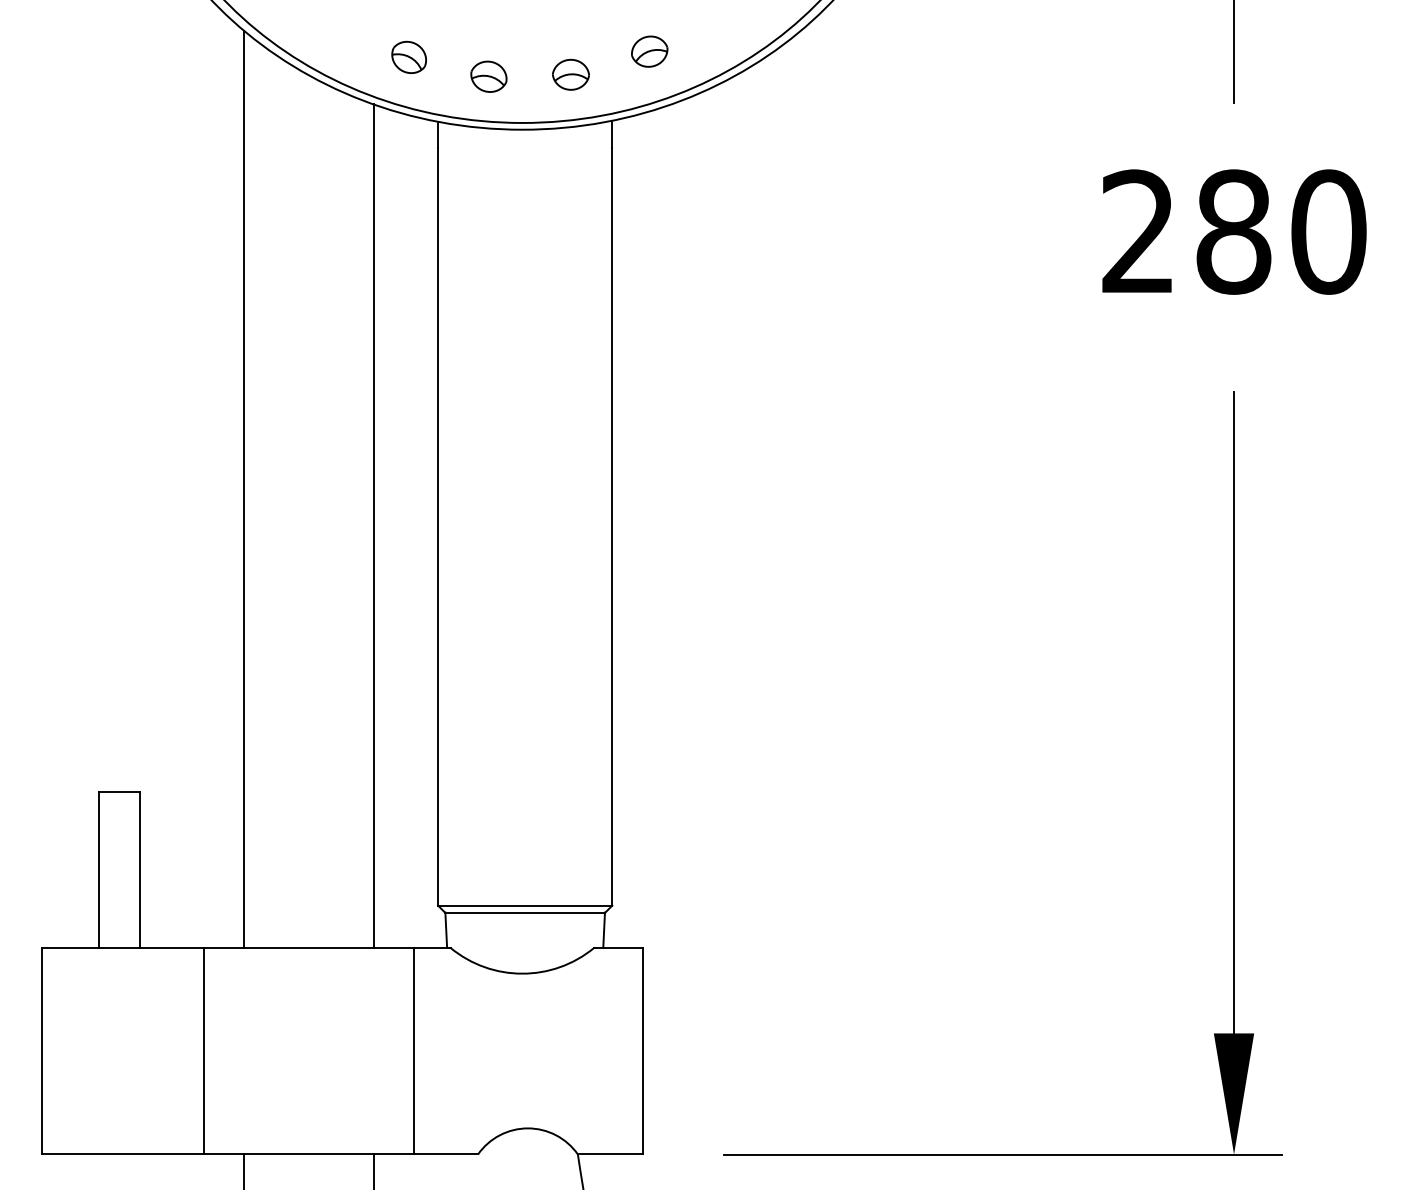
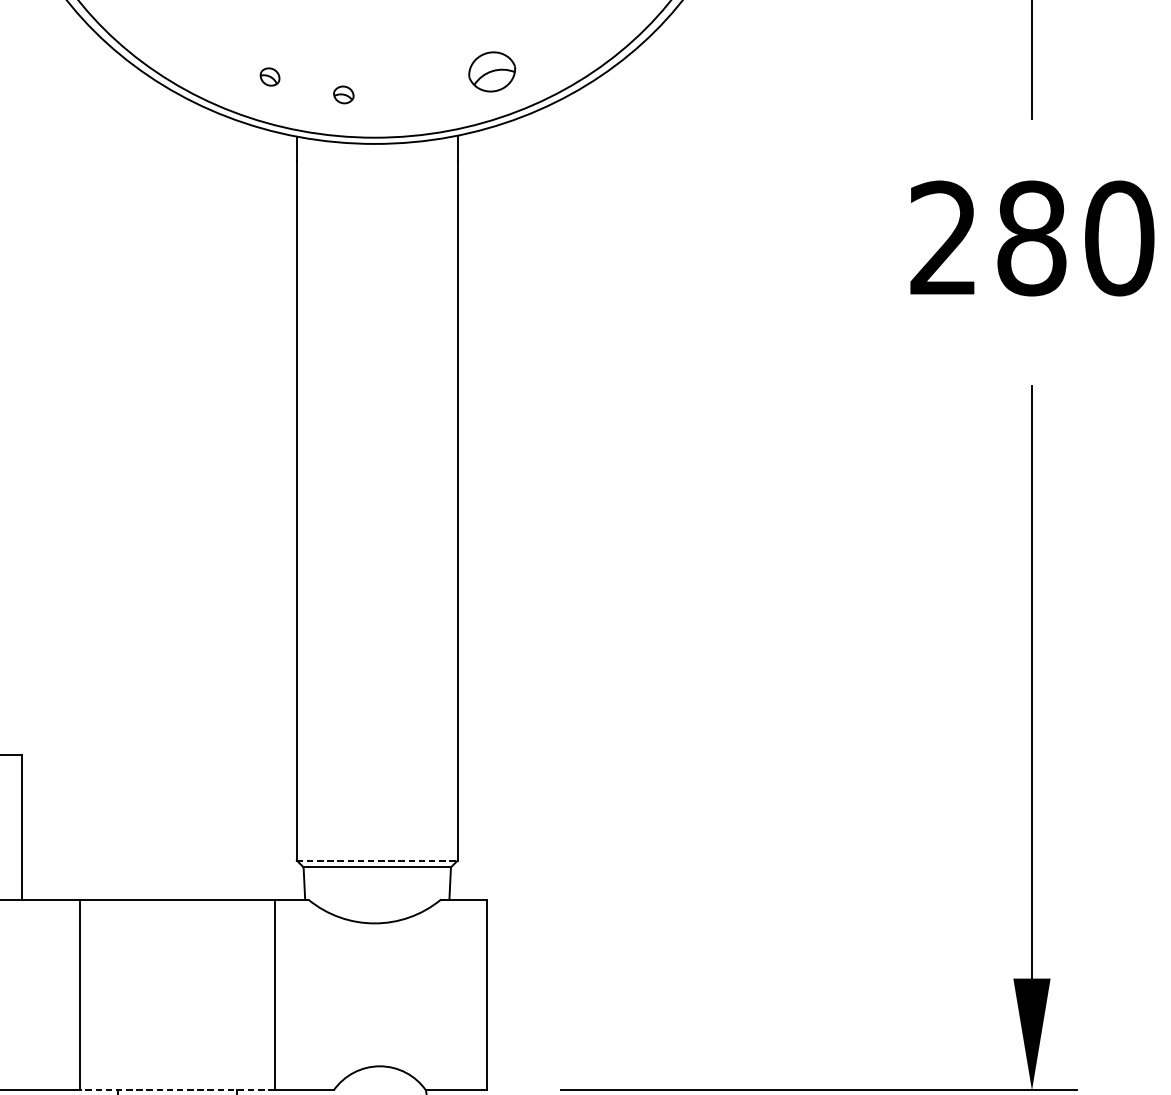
part: (649, 51) -> (492, 71), size x1.4
part: (408, 56) -> (269, 76), size x0.6
part: (570, 74) -> (419, 92), removed
part: (488, 76) -> (343, 94), size x0.6
line: (244, 489) -> (118, 476), removed
line: (373, 525) -> (237, 509), removed
line: (525, 905) -> (377, 860), solid -> dashed
line: (308, 1154) -> (177, 1090), solid -> dashed

